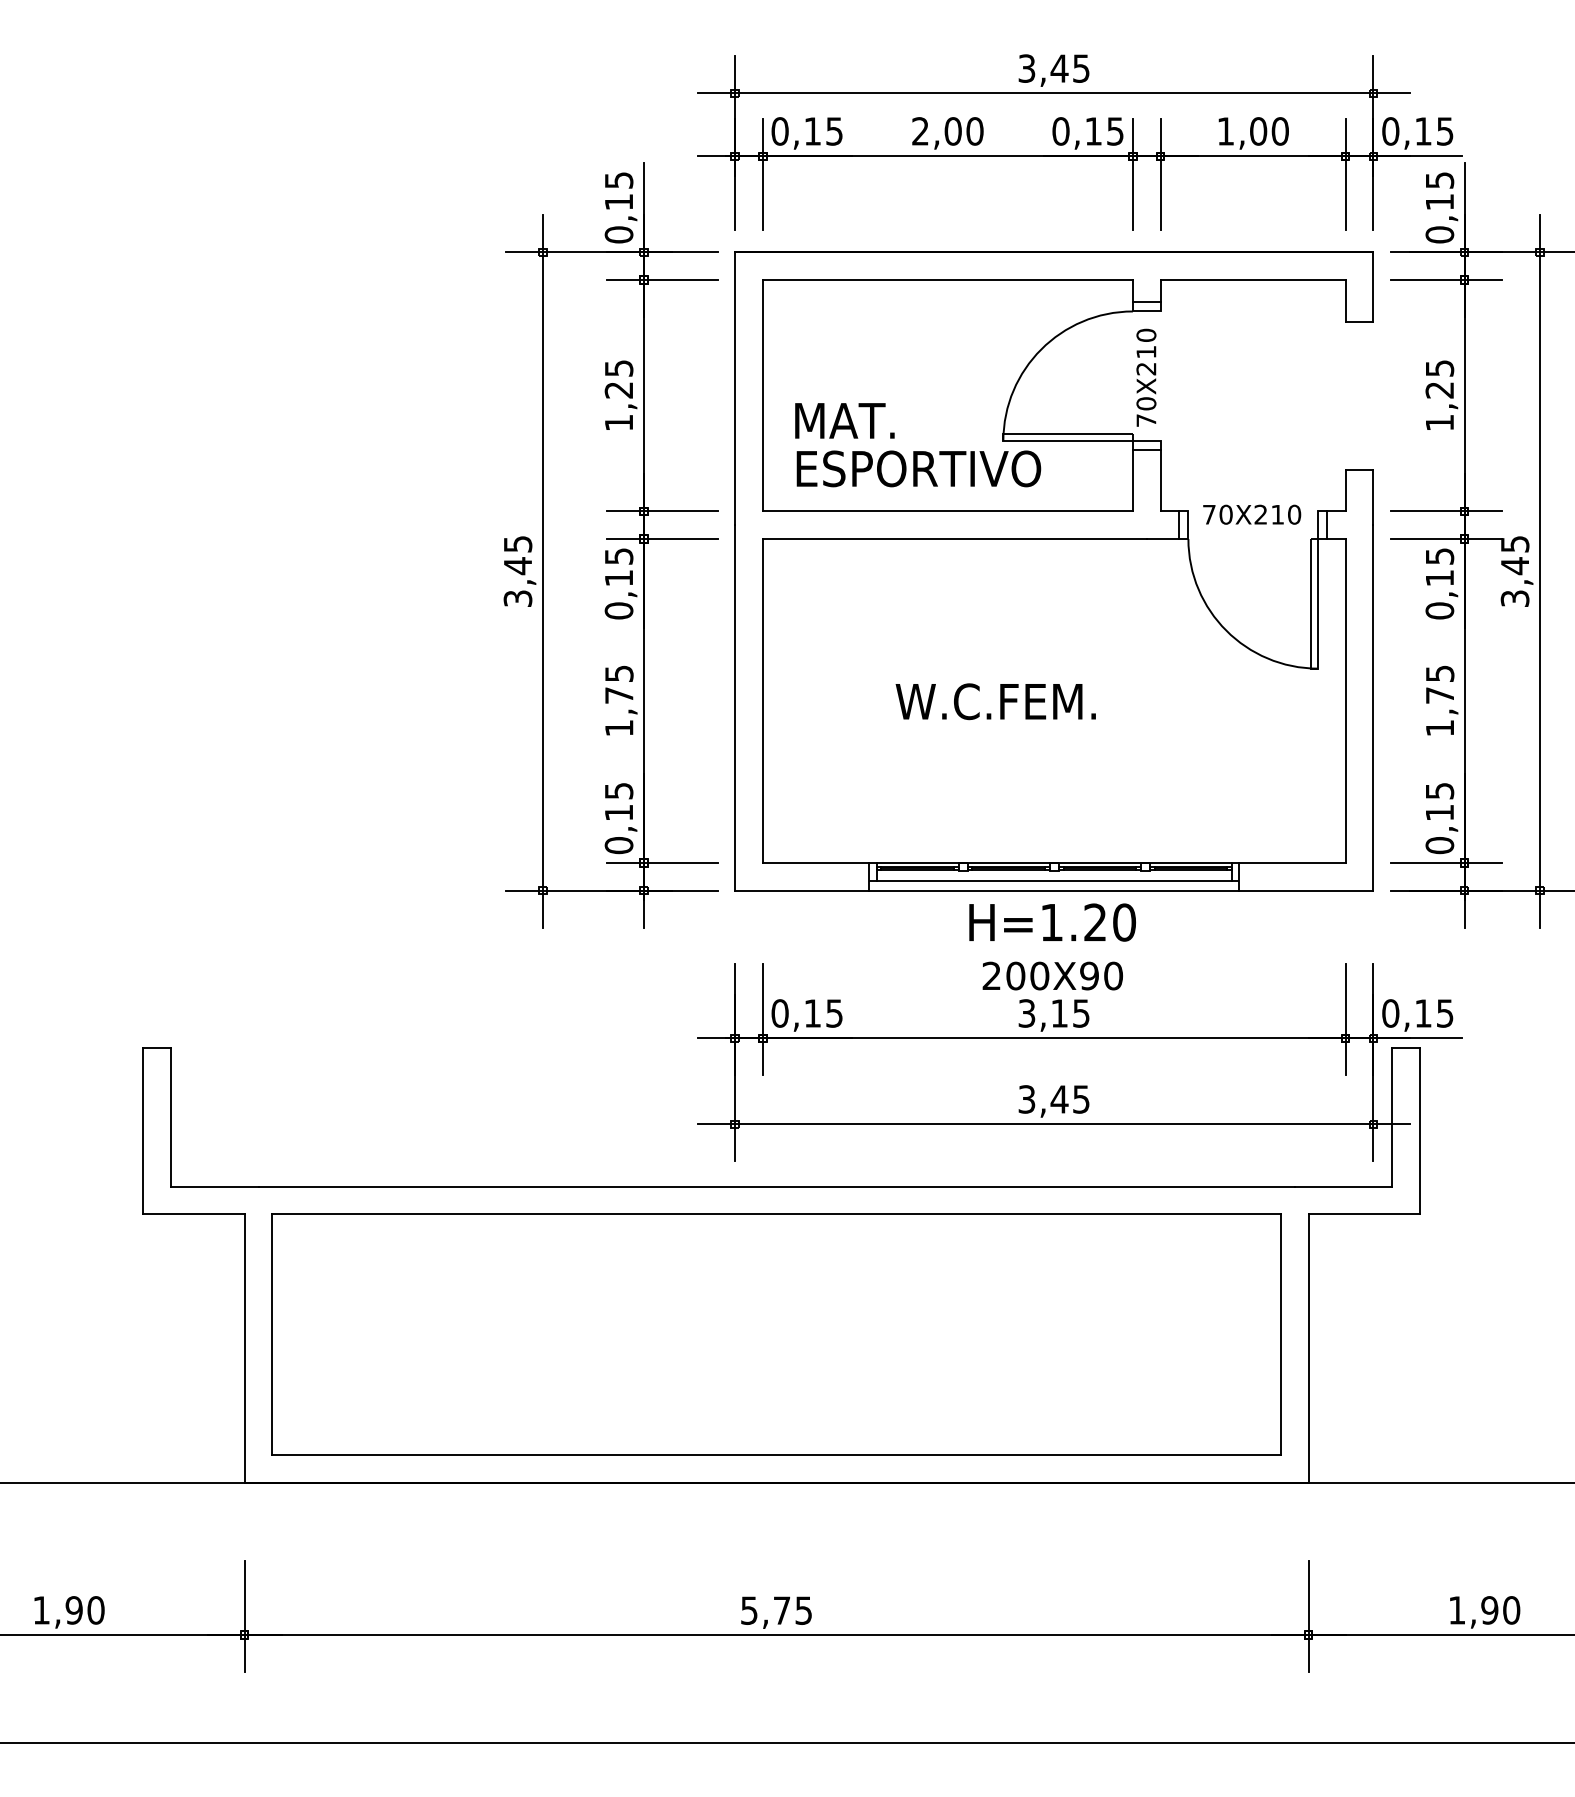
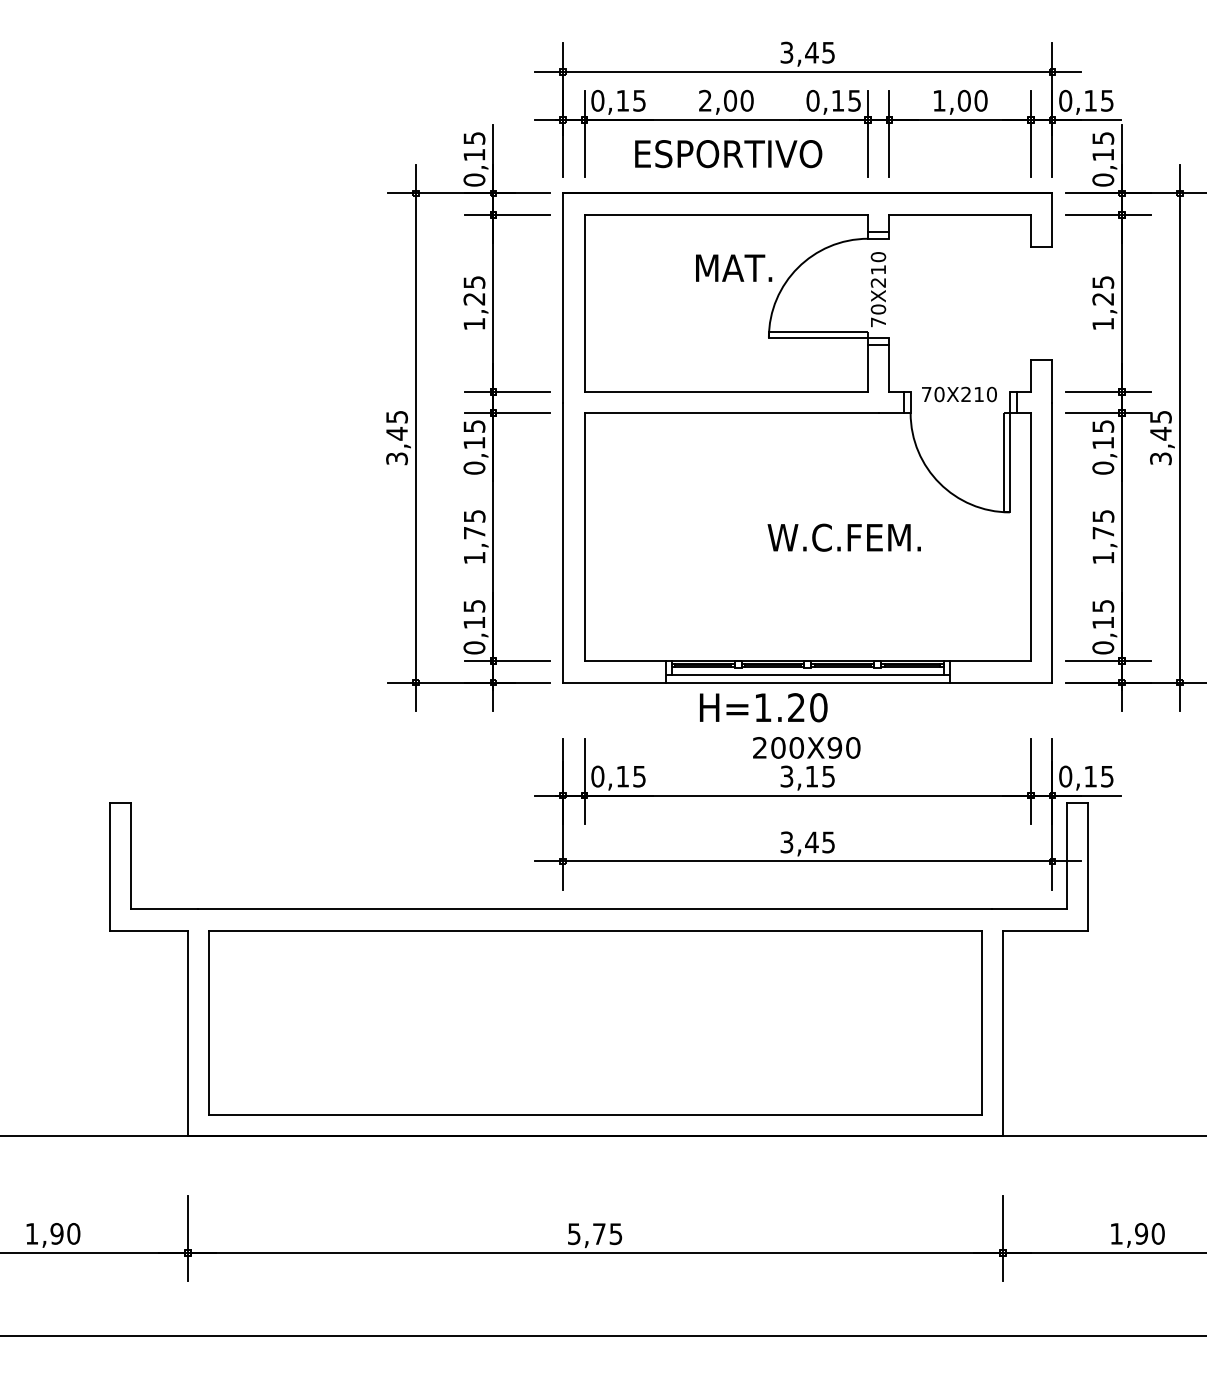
text: (844, 420) -> (733, 267), moved
text: (918, 468) -> (728, 153), moved
text: (995, 701) -> (844, 537), moved
text: (1052, 922) -> (763, 707), moved

